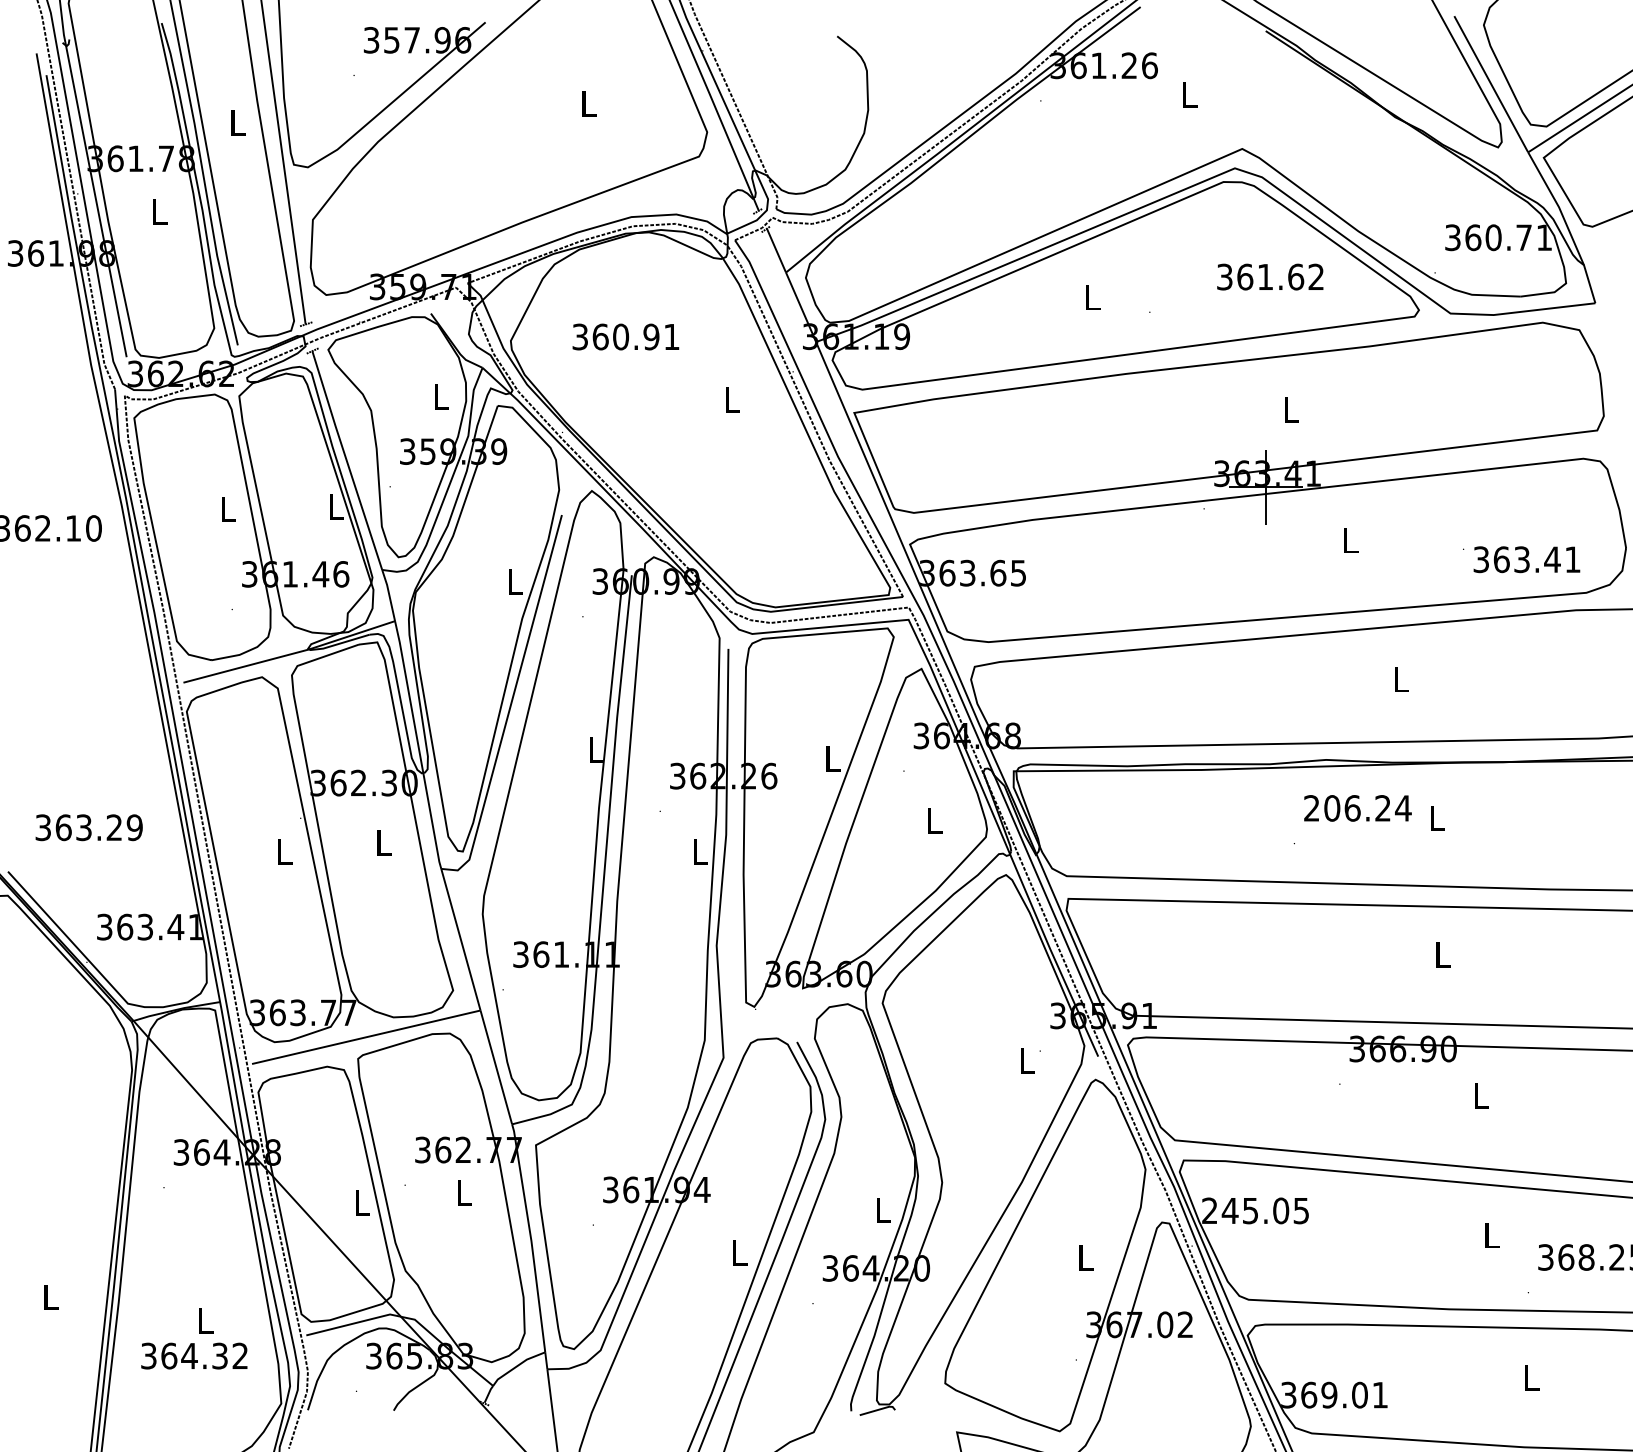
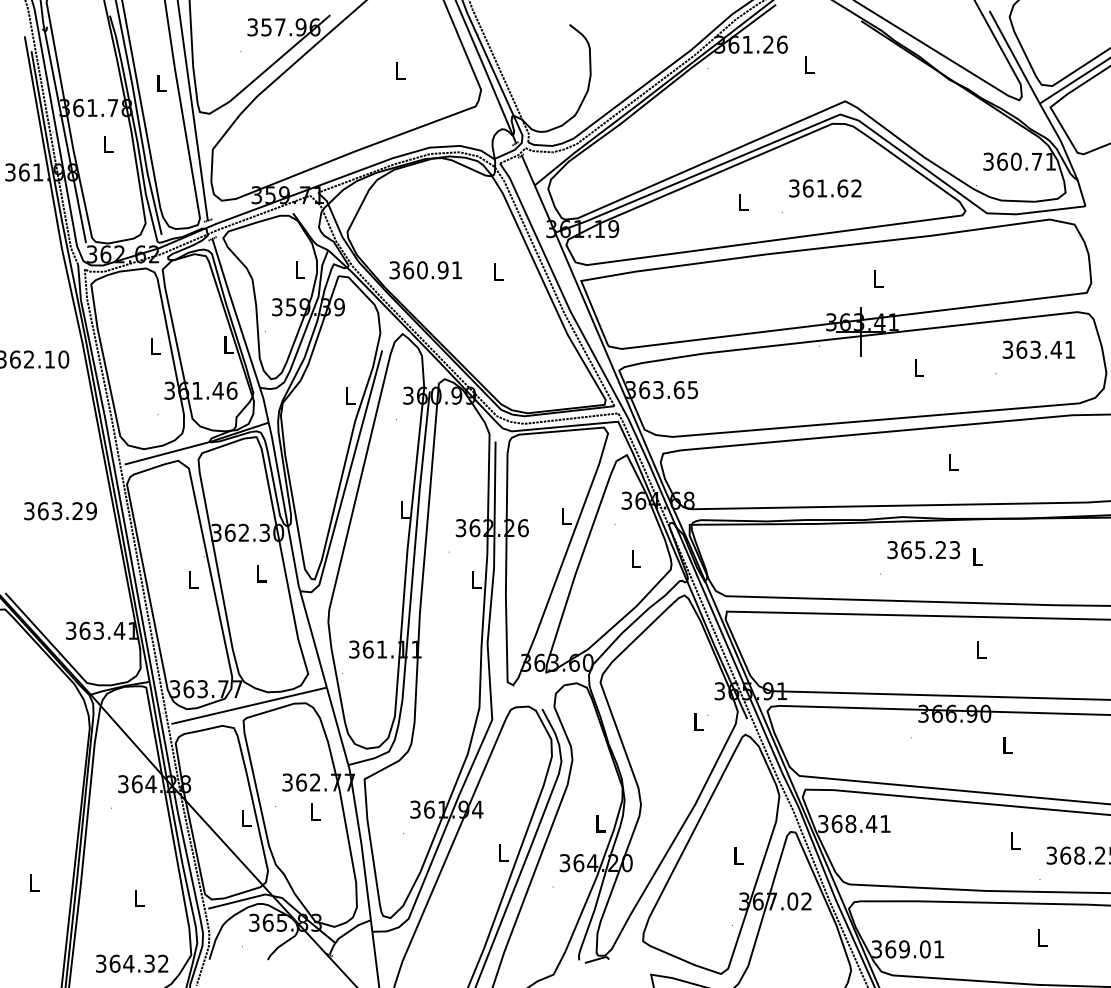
text: (1270, 277) -> (825, 188), moved
text: (625, 337) -> (425, 270), moved
text: (1526, 559) -> (1038, 349), moved
text: (1357, 809) -> (923, 550), 206.24 -> 365.23
text: (89, 828) -> (60, 511), moved
text: (1255, 1210) -> (854, 823), 245.05 -> 368.41
text: (194, 1355) -> (132, 963), moved

